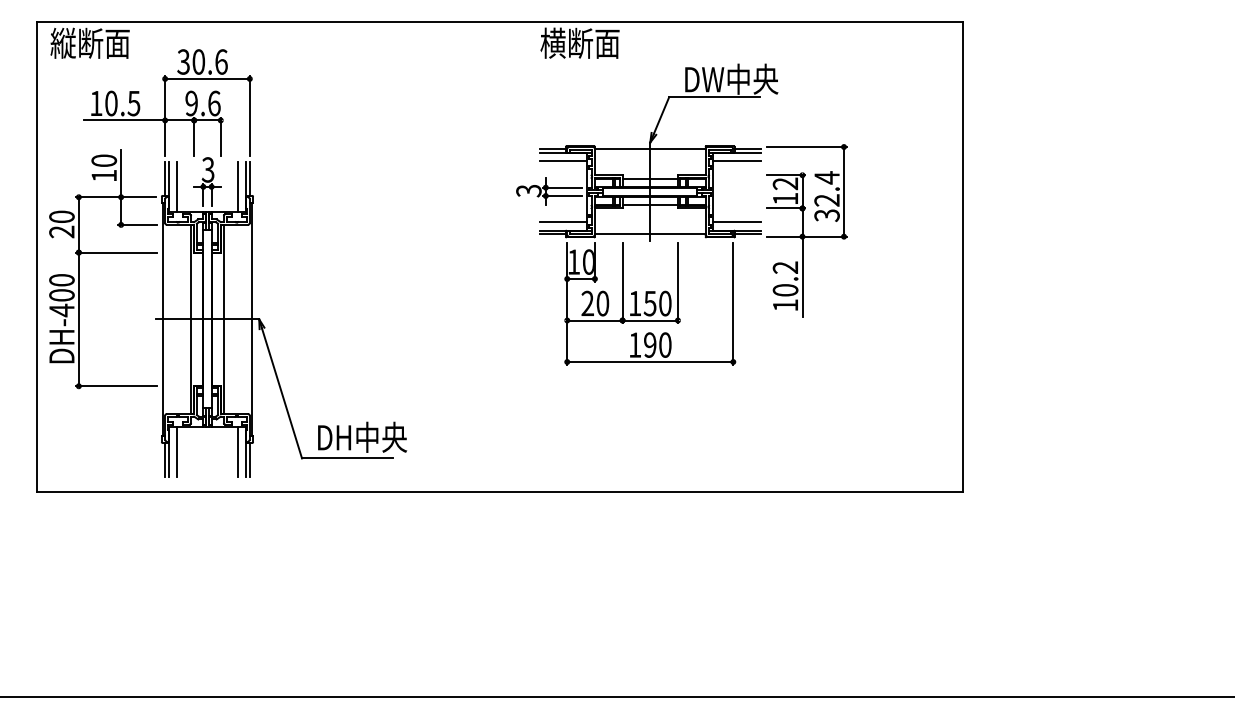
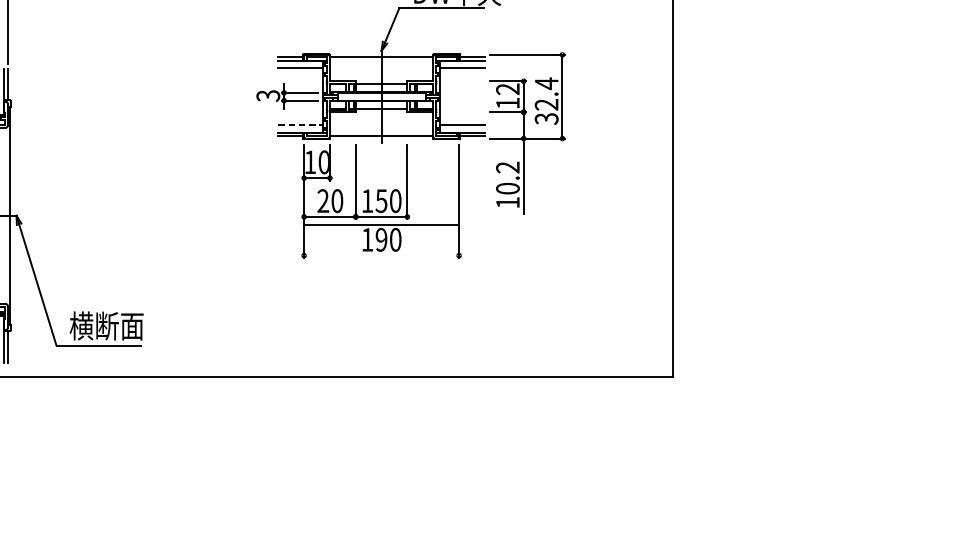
line: (563, 222) -> (300, 125), solid -> dashed
line: (650, 362) -> (381, 225), moved
text: (361, 436) -> (112, 325), DH中央 -> 横断面

